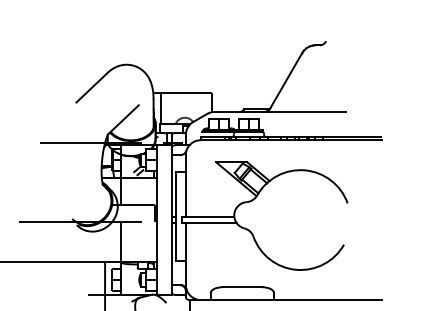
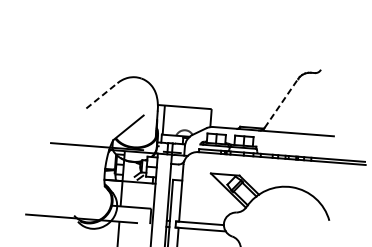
line: (286, 80) -> (281, 103), solid -> dashed
line: (92, 87) -> (102, 95), solid -> dashed

